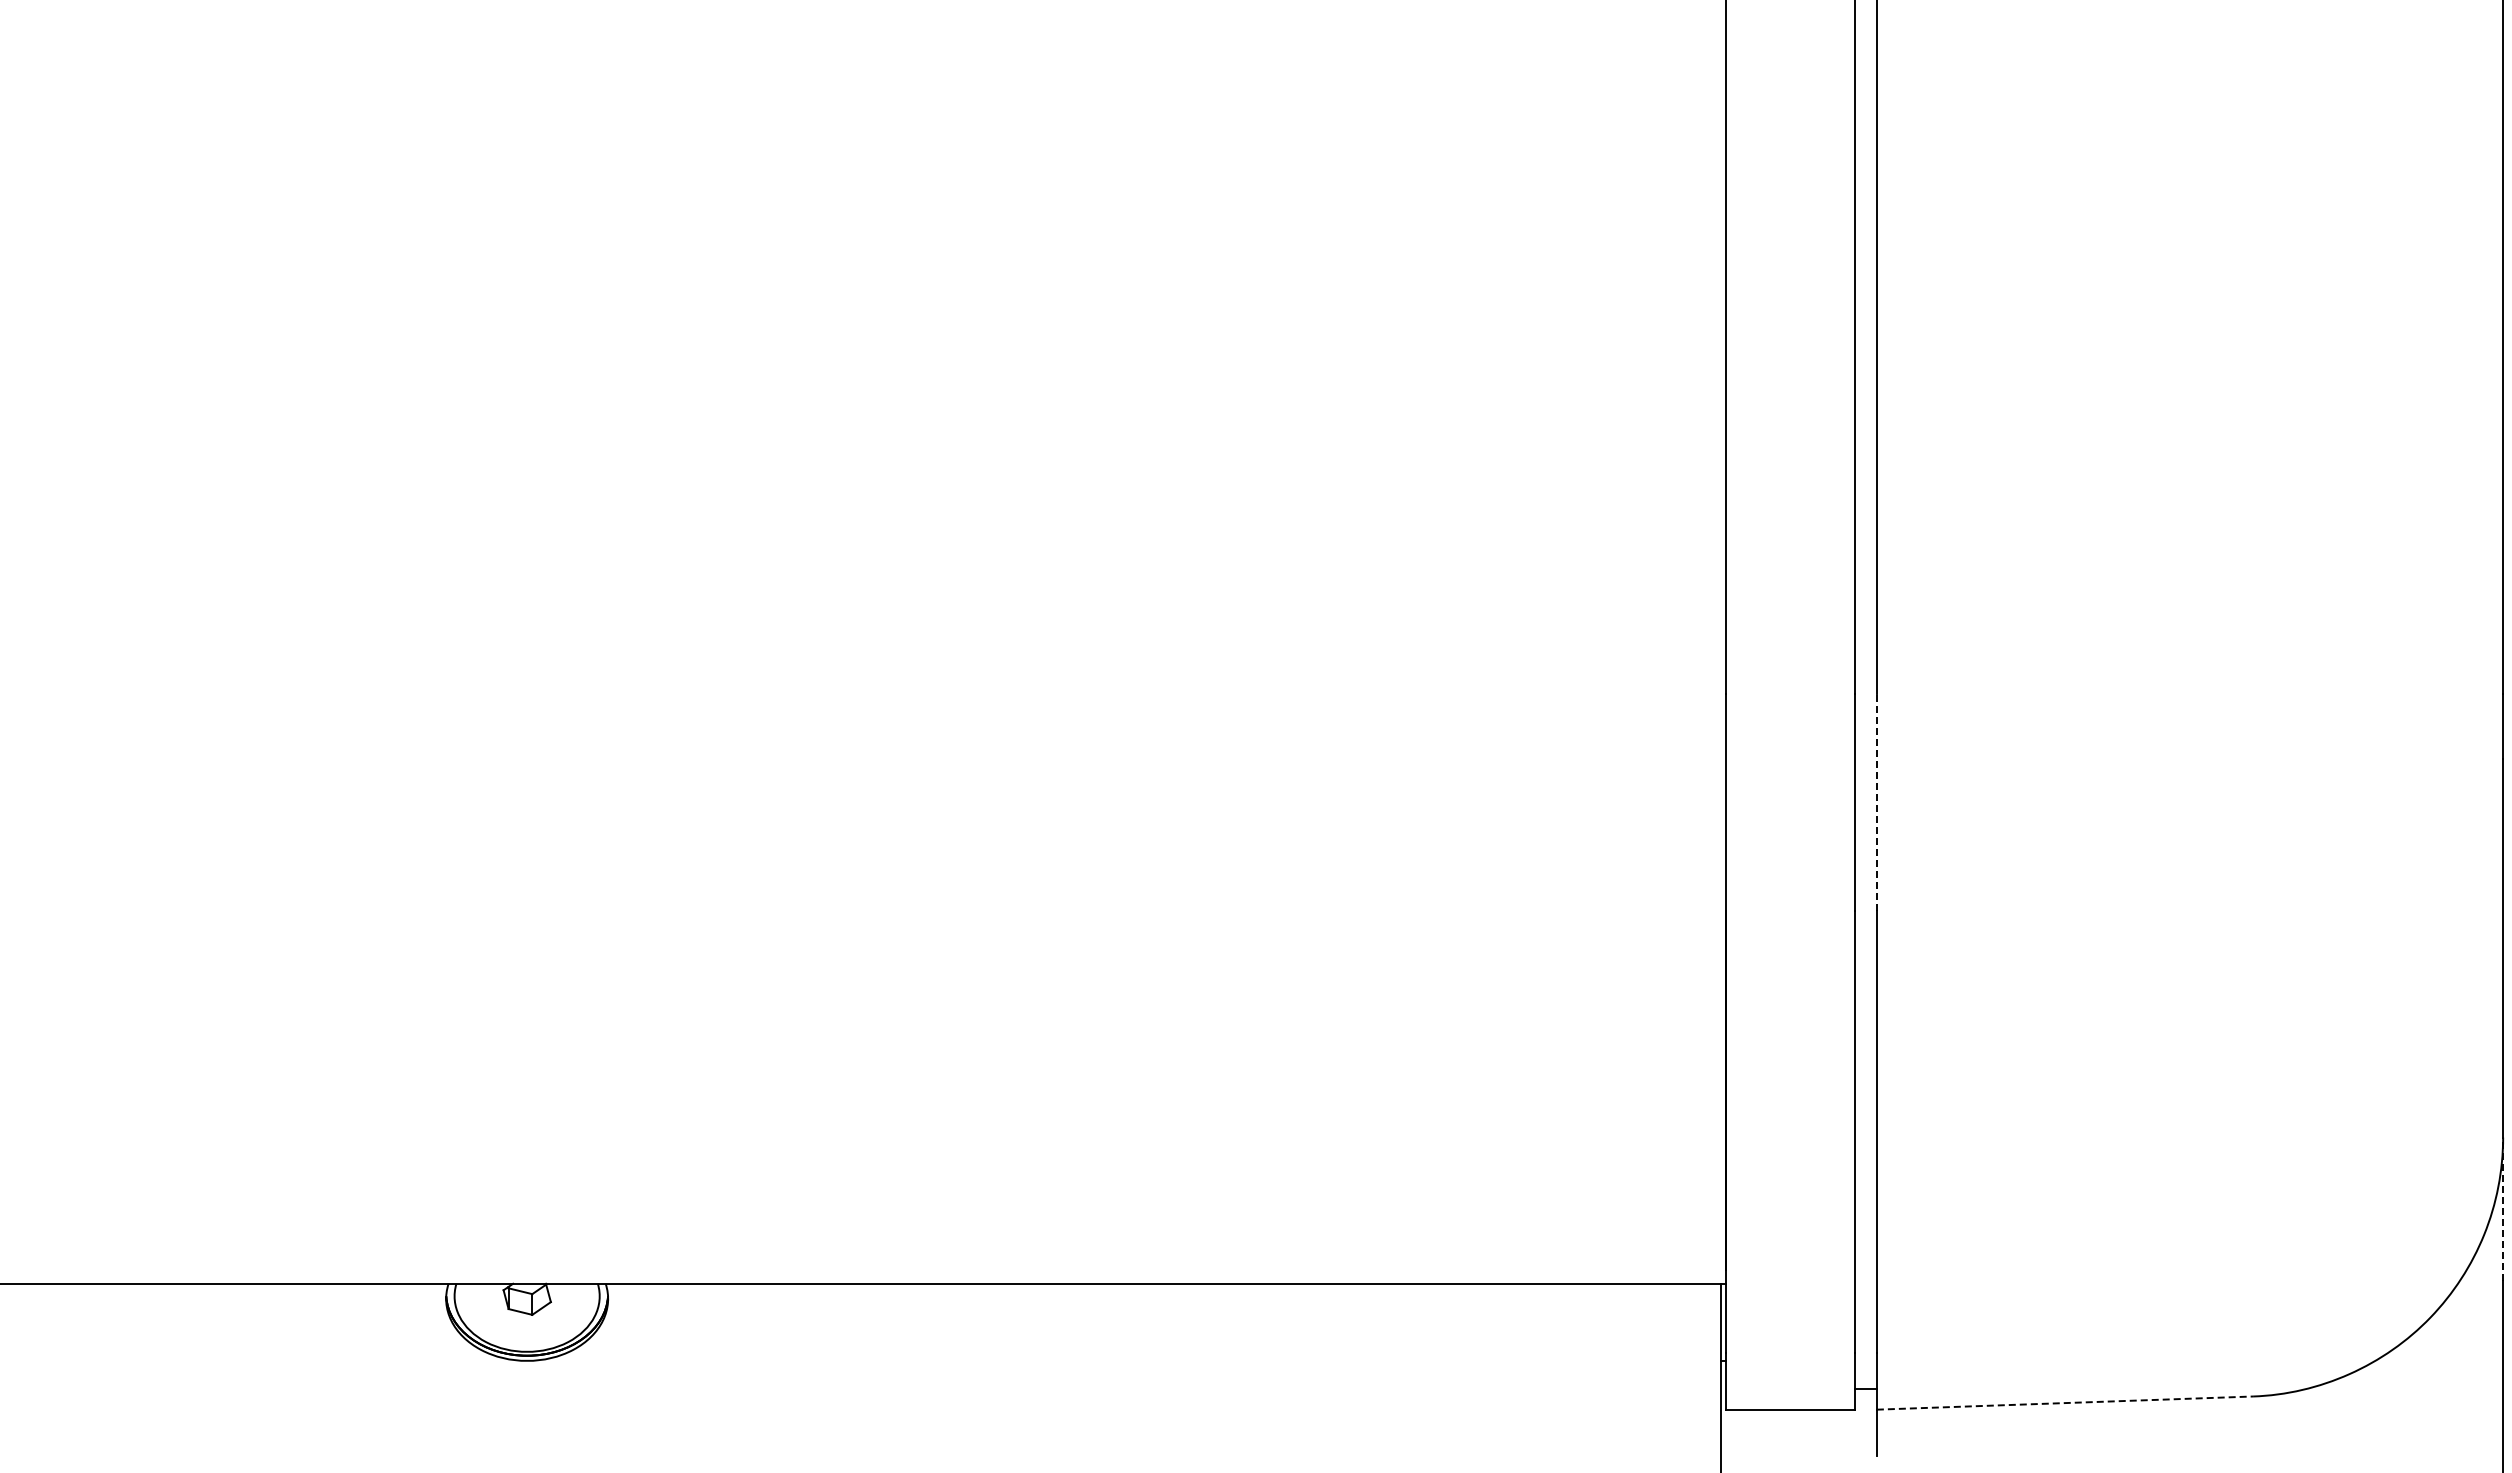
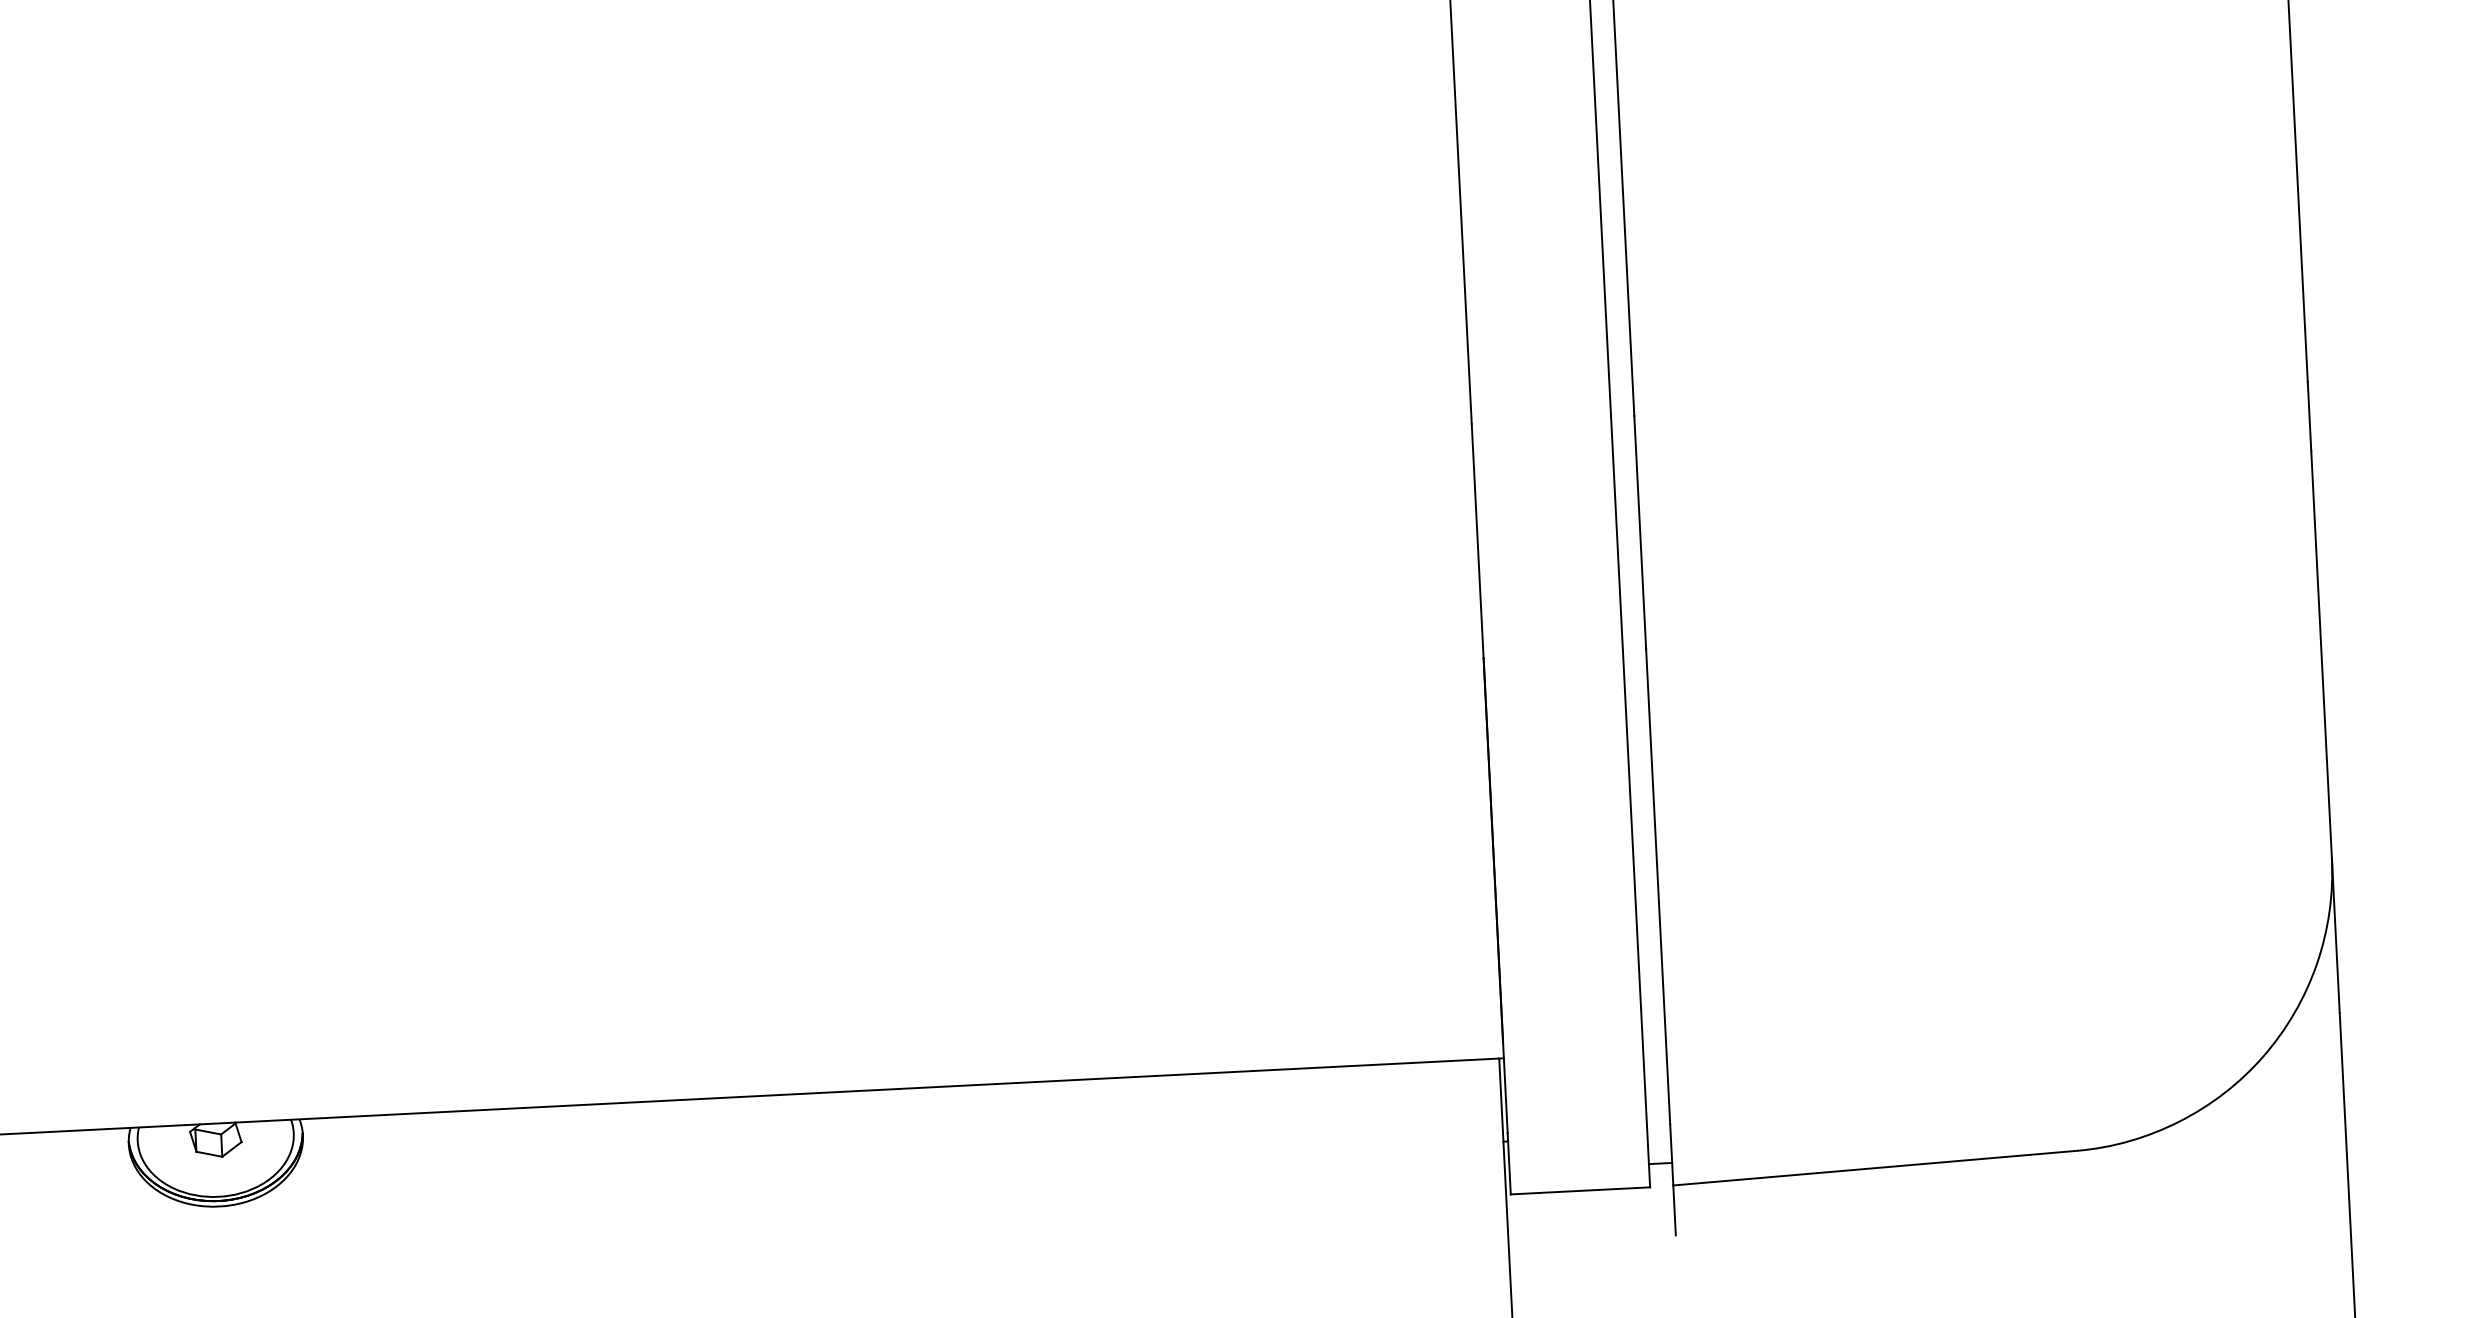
line: (1876, 802) -> (1639, 532), dashed -> solid
line: (2503, 1209) -> (2336, 936), dashed -> solid
line: (2065, 1403) -> (1875, 1168), dashed -> solid

